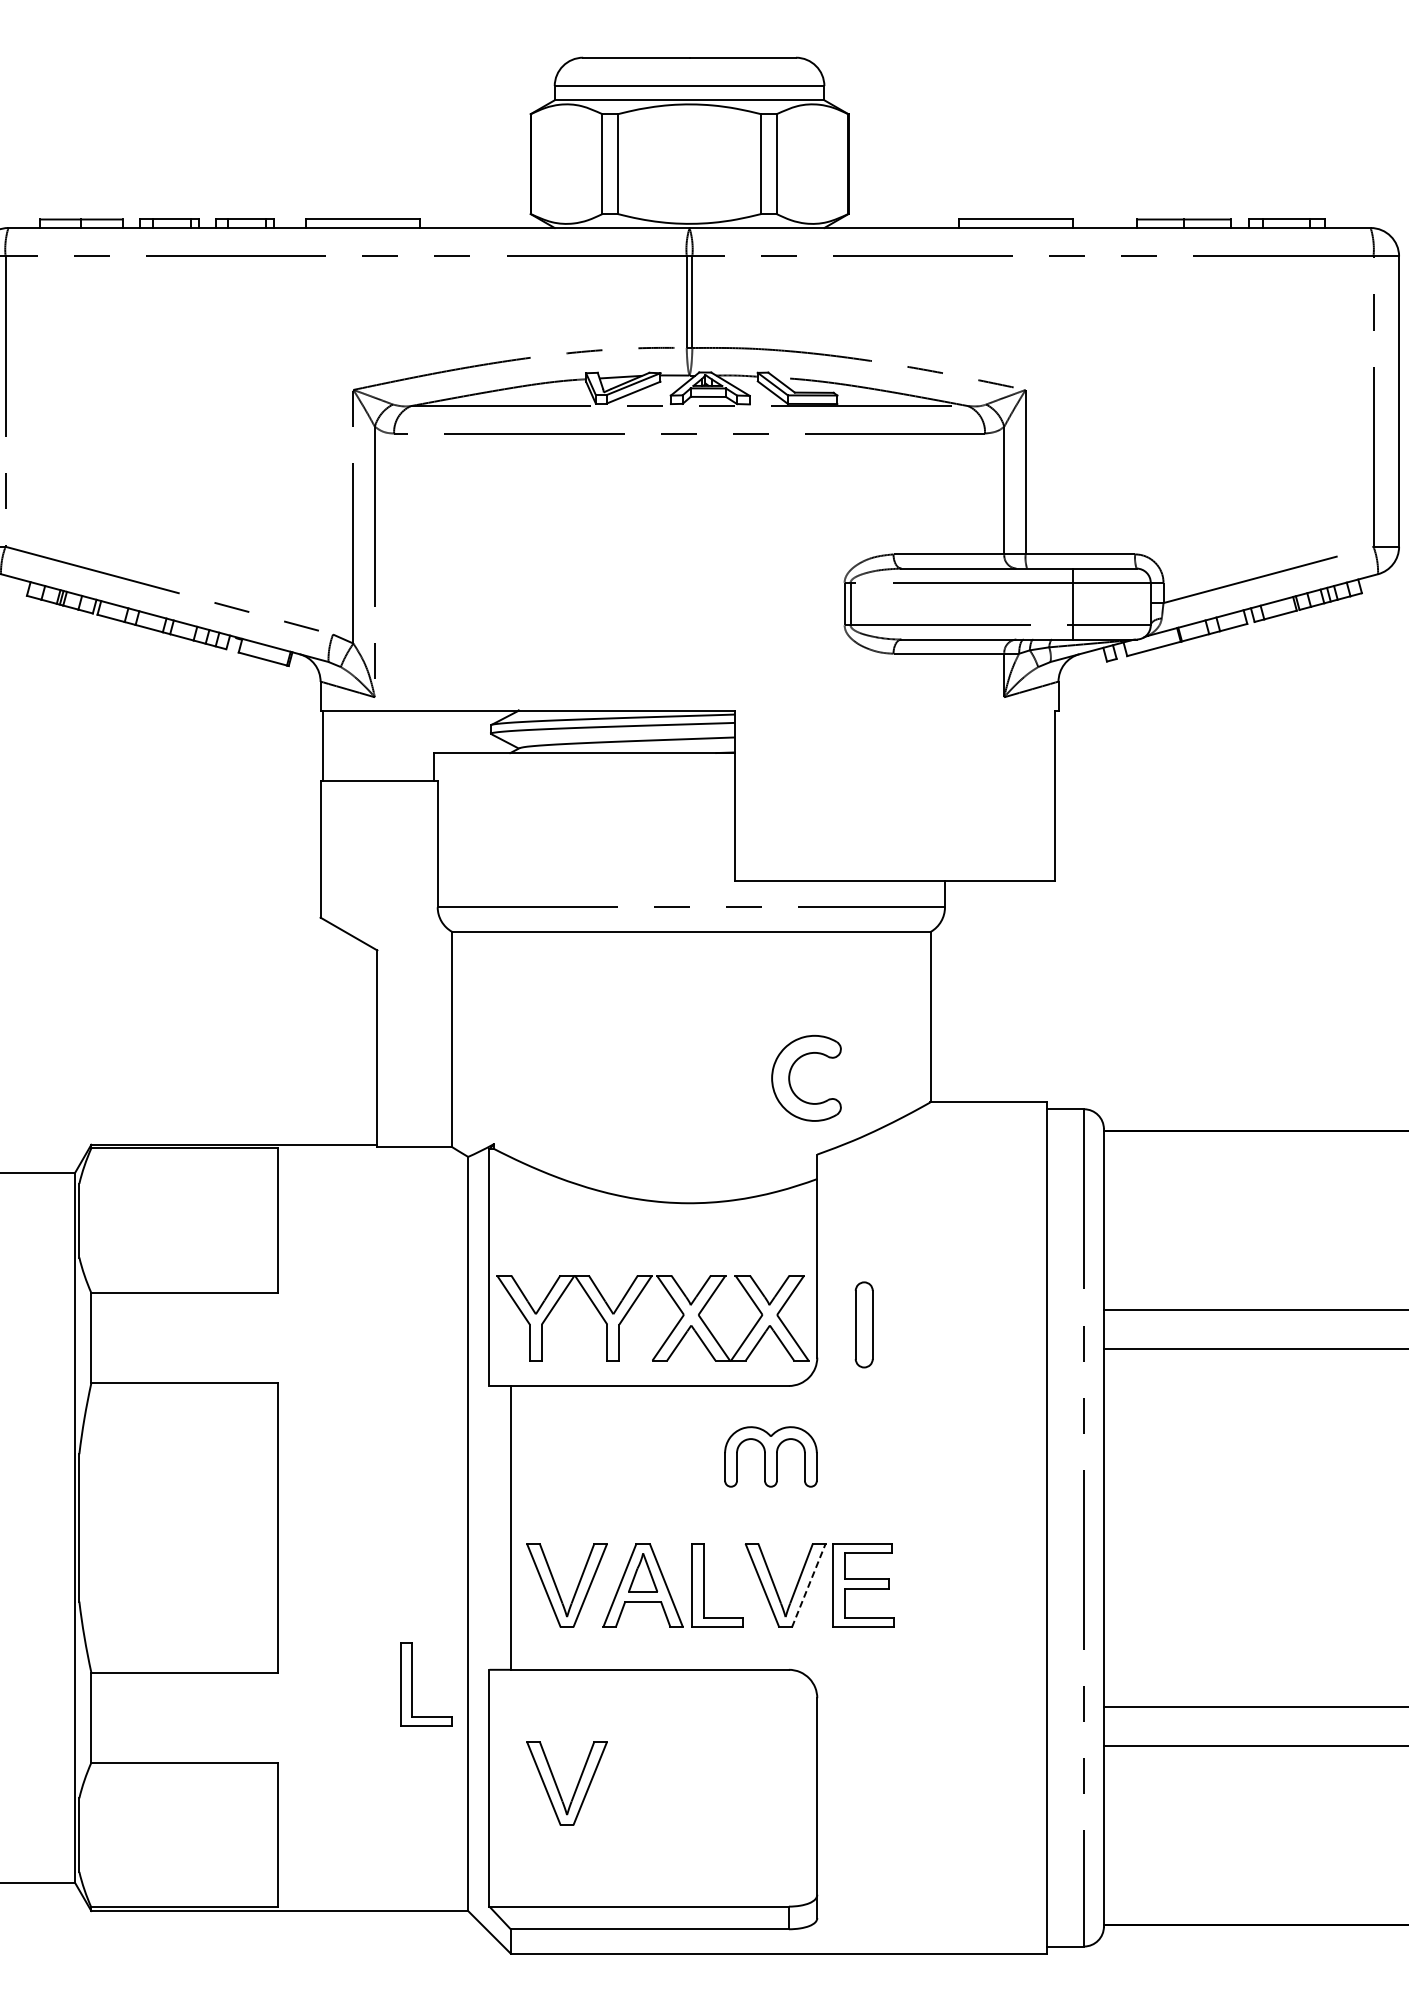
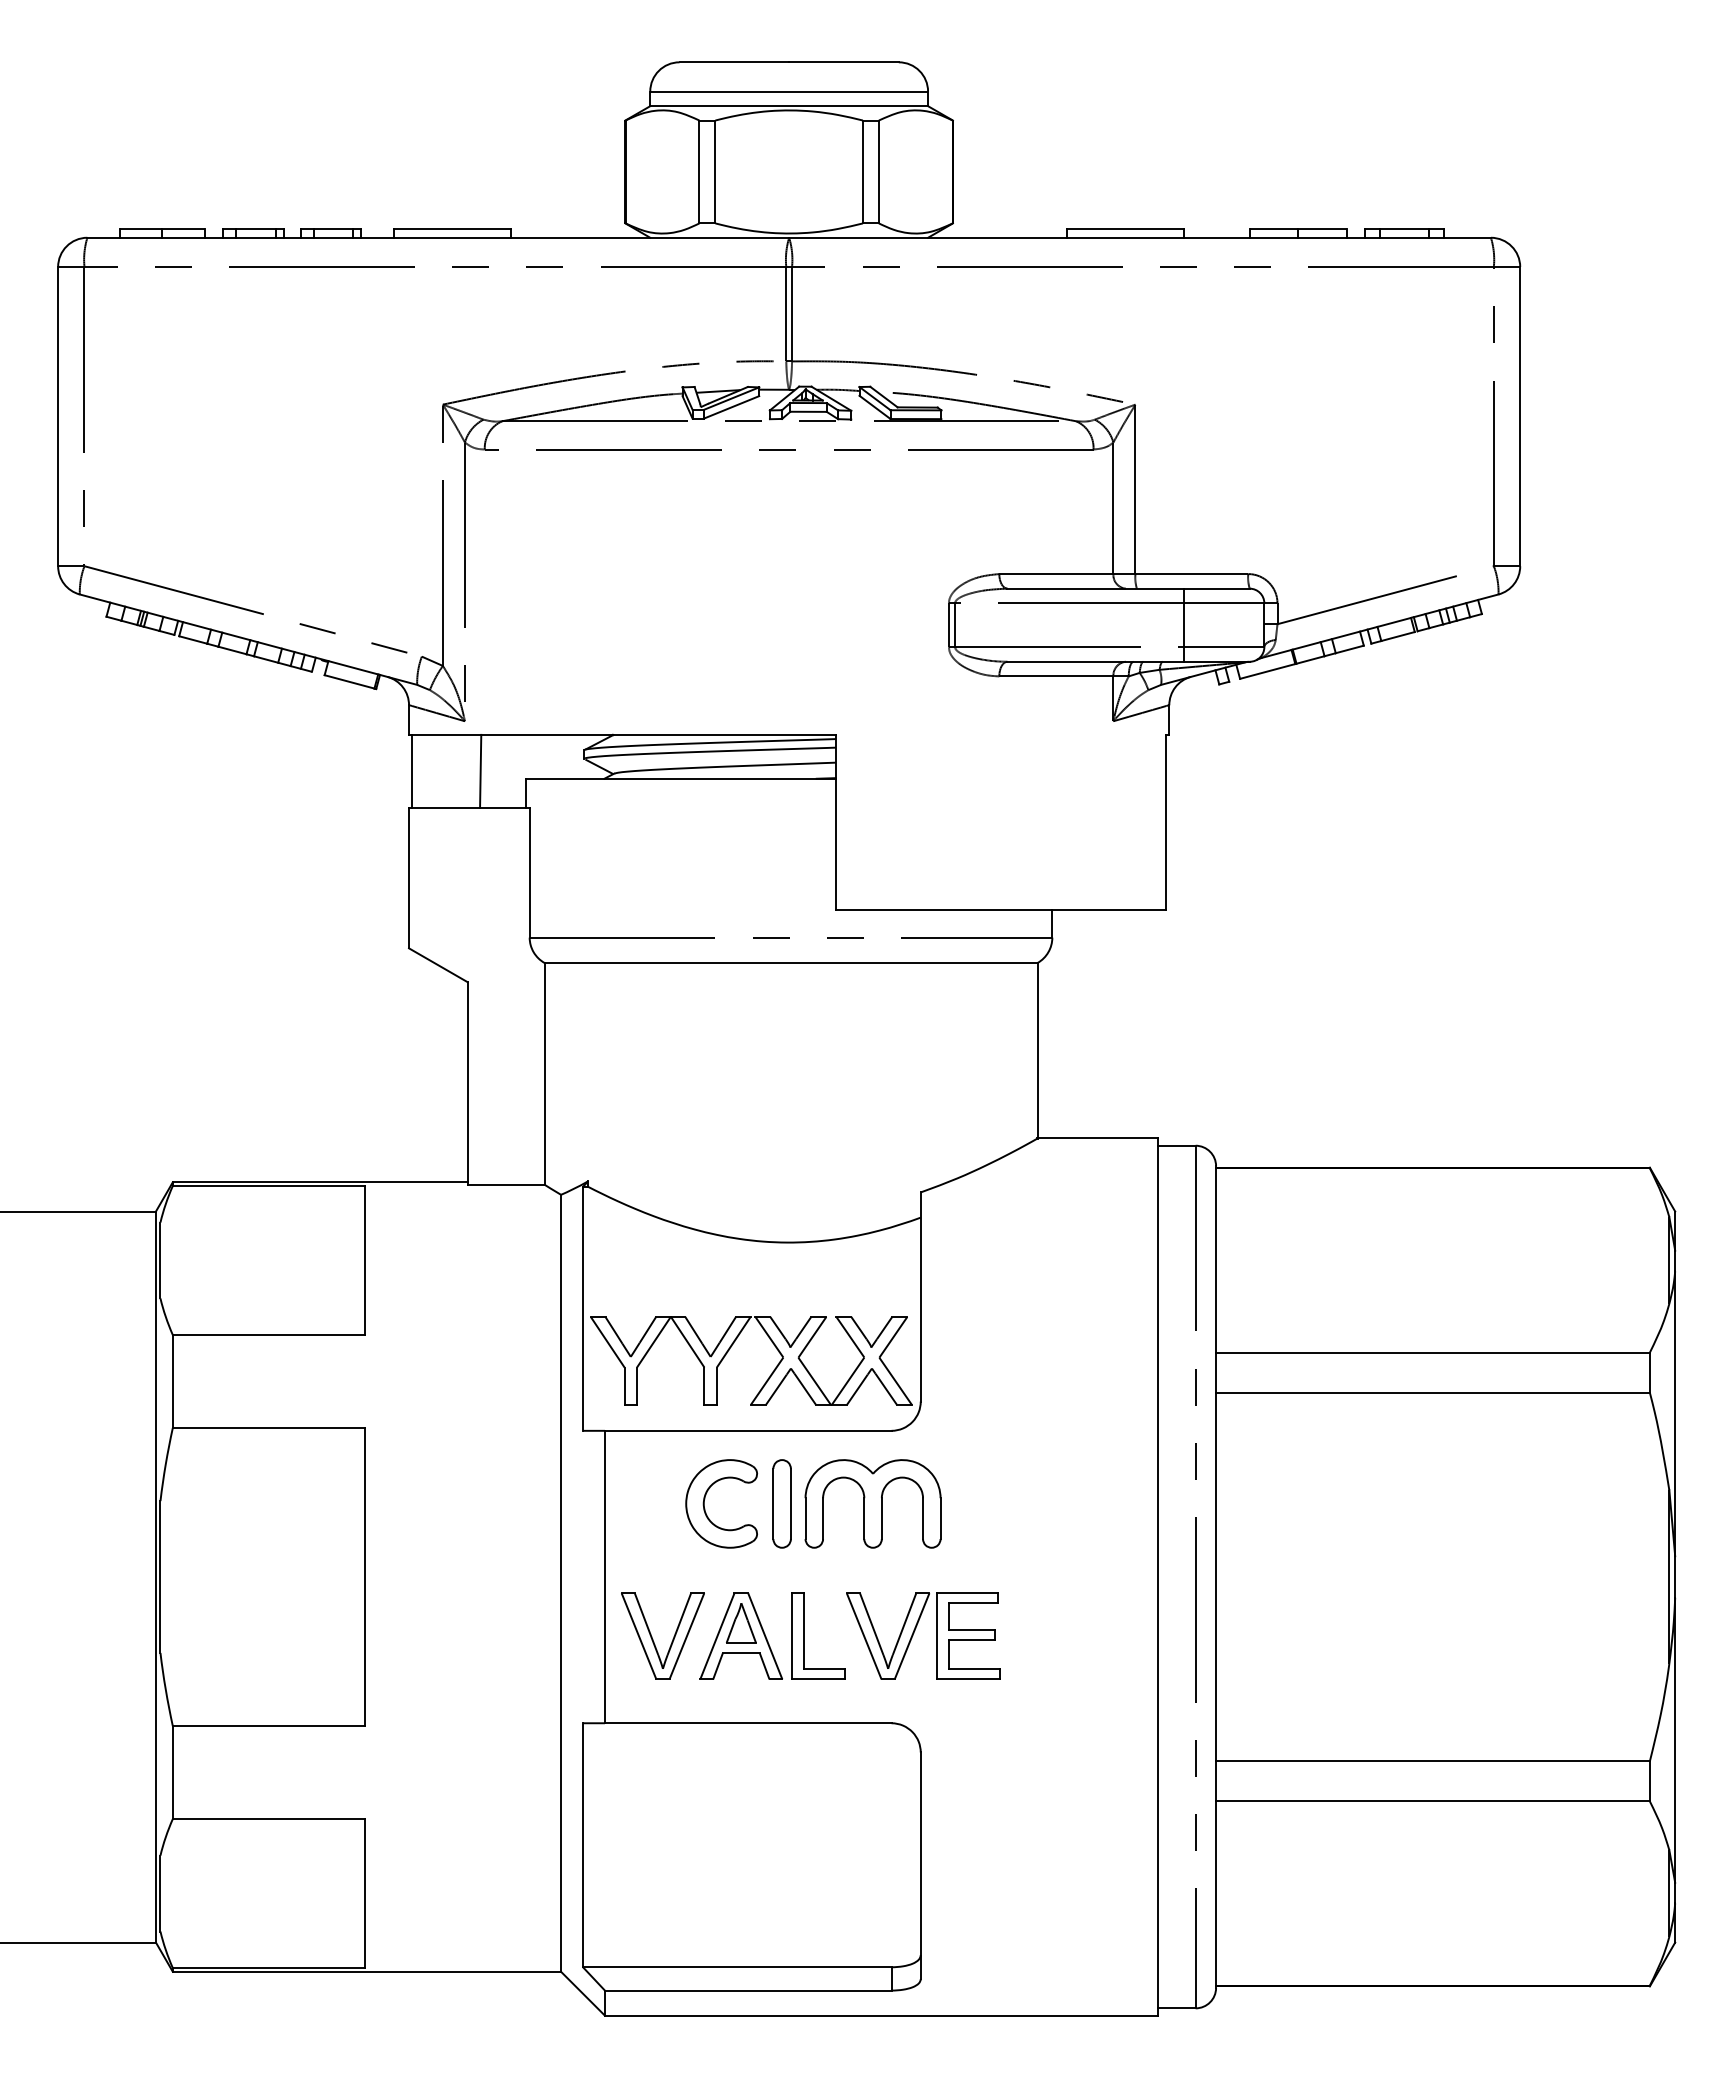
line: (389, 745) -> (480, 770), added
part: (790, 1074) -> (705, 1499), moved
part: (863, 1324) -> (781, 1503), moved
part: (770, 1456) -> (872, 1503), size x1.43
line: (809, 1585) -> (912, 1636), dashed -> solid
part: (413, 1683) -> (504, 1737), removed
part: (557, 1786) -> (653, 1843), removed

